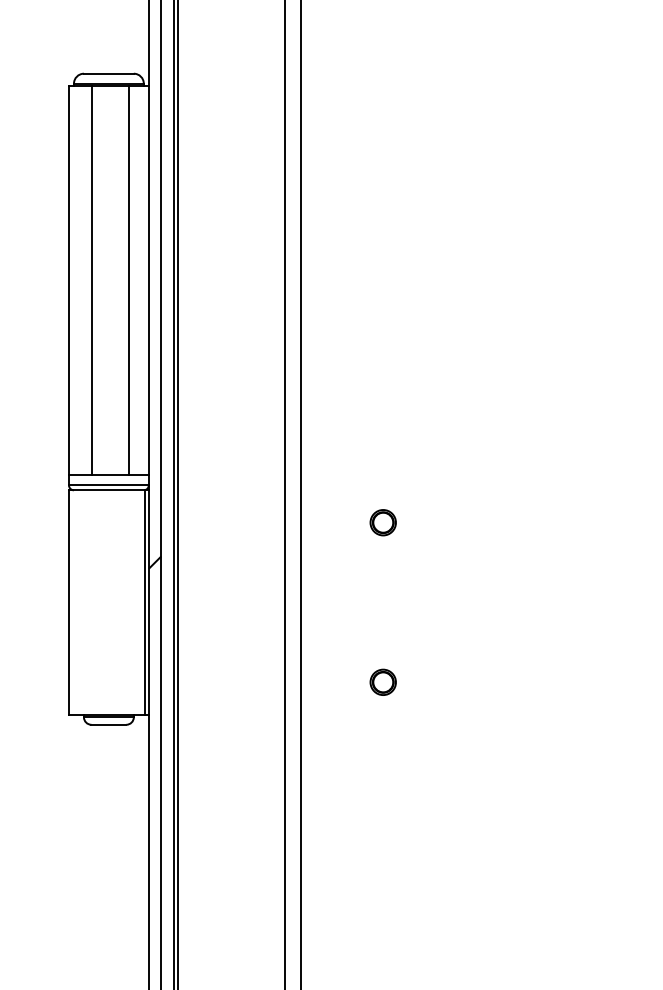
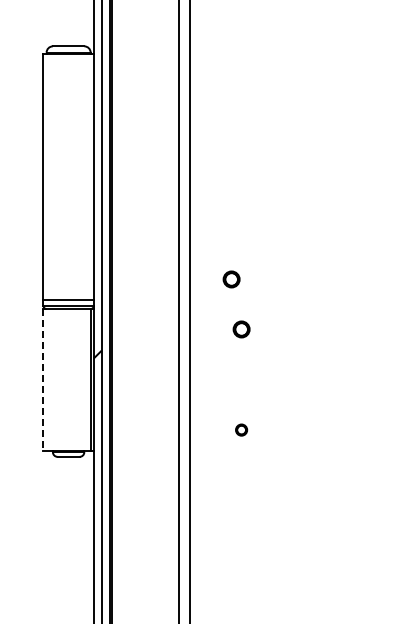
line: (91, 280) -> (57, 176), removed
line: (129, 280) -> (81, 176), removed
circle: (367, 443) -> (231, 279), added
line: (69, 602) -> (43, 379), solid -> dashed
circle: (383, 681) -> (241, 429), size x0.7

